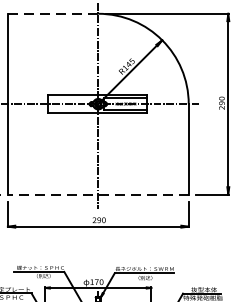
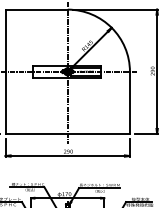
line: (52, 13) -> (36, 9), dashed -> solid
line: (97, 193) -> (67, 133), dashed -> solid

